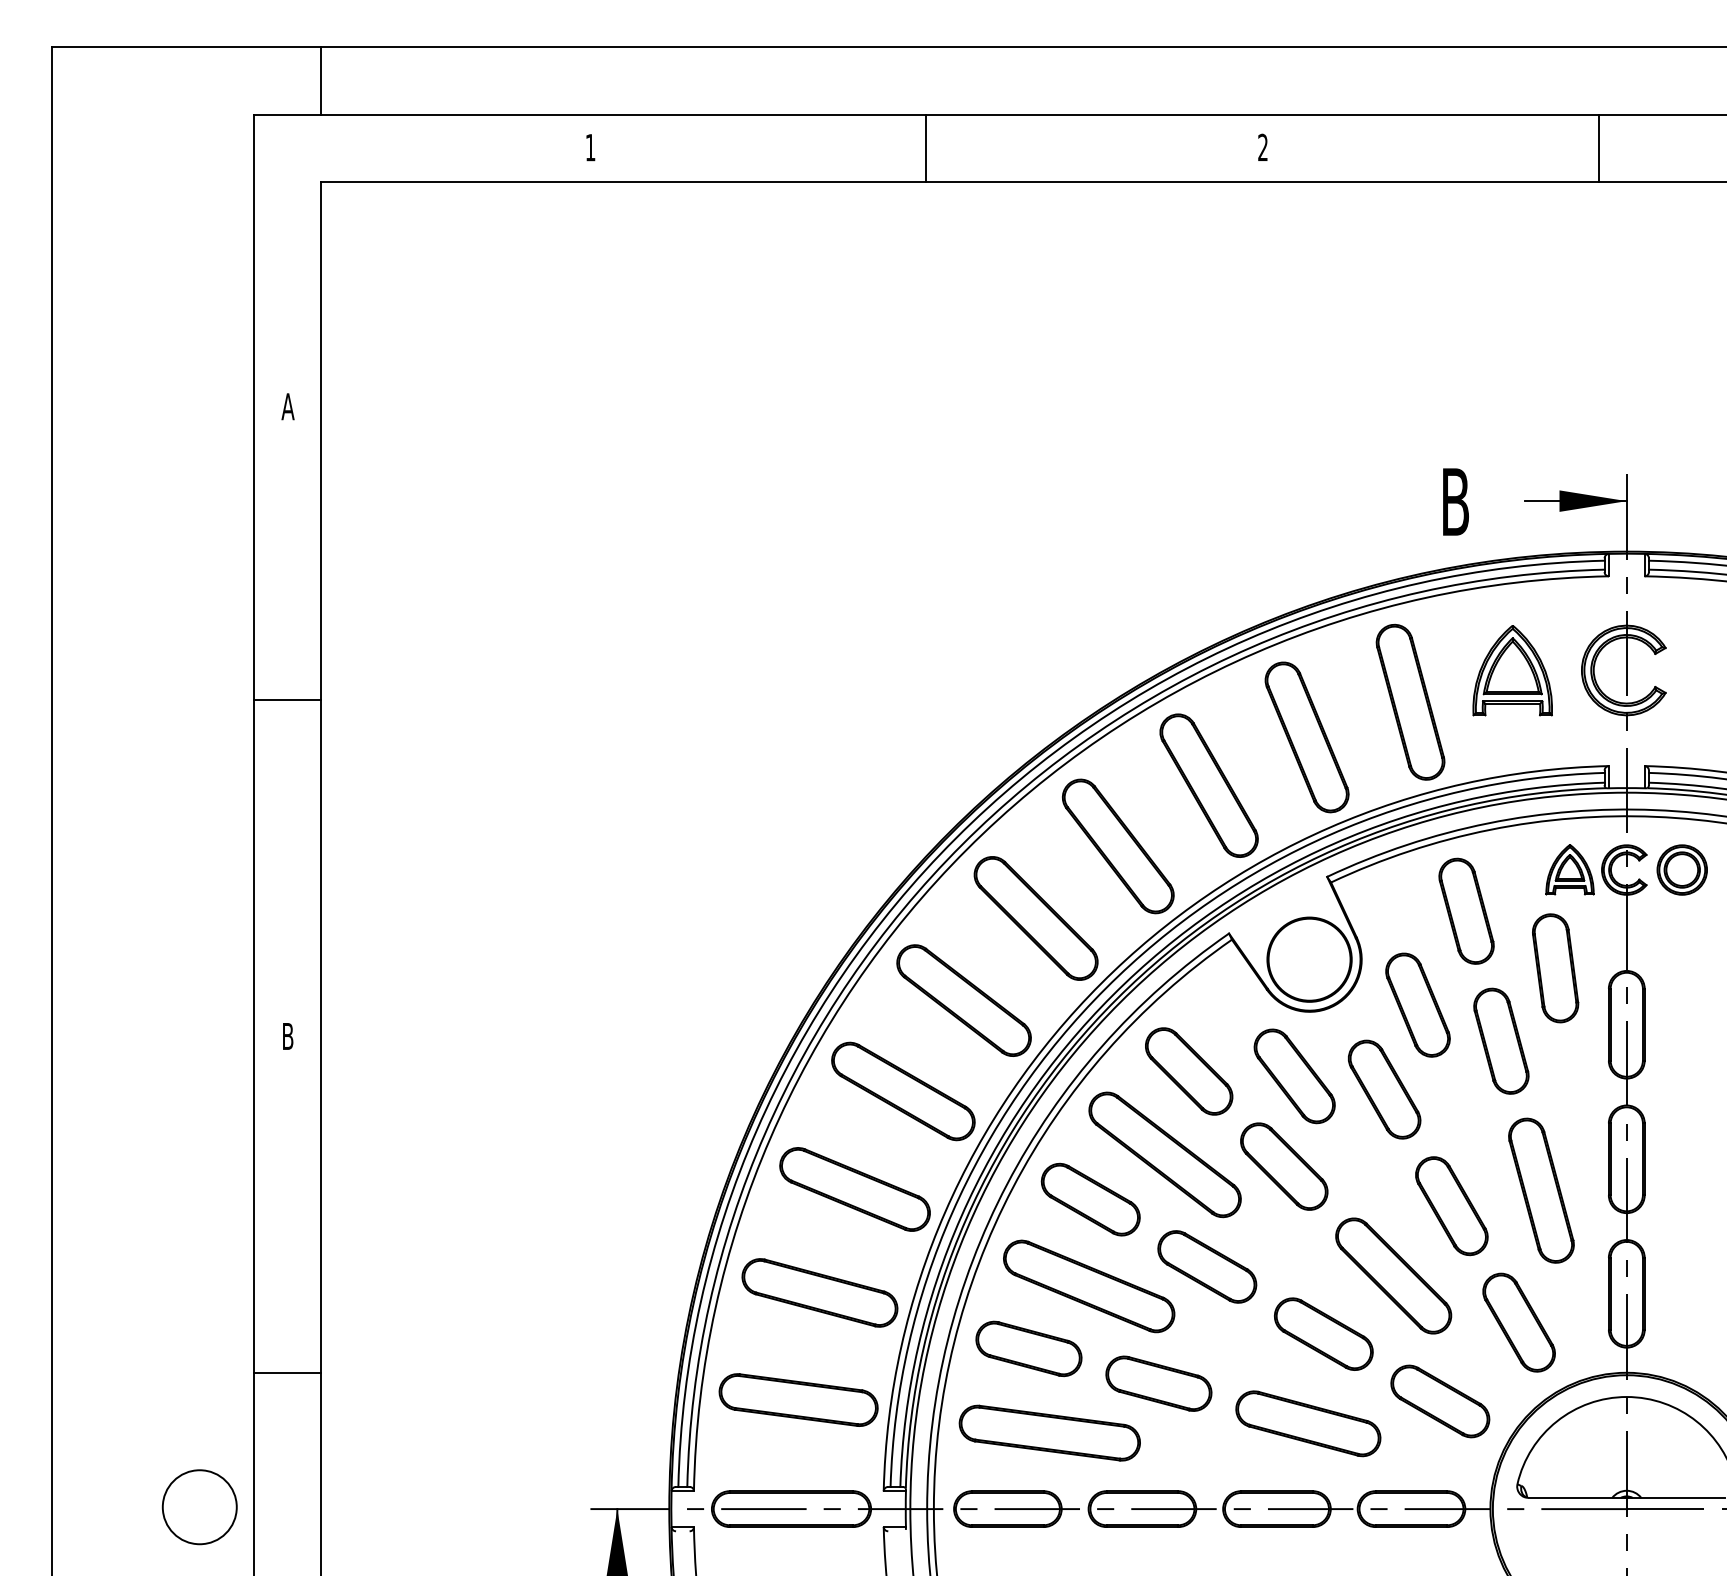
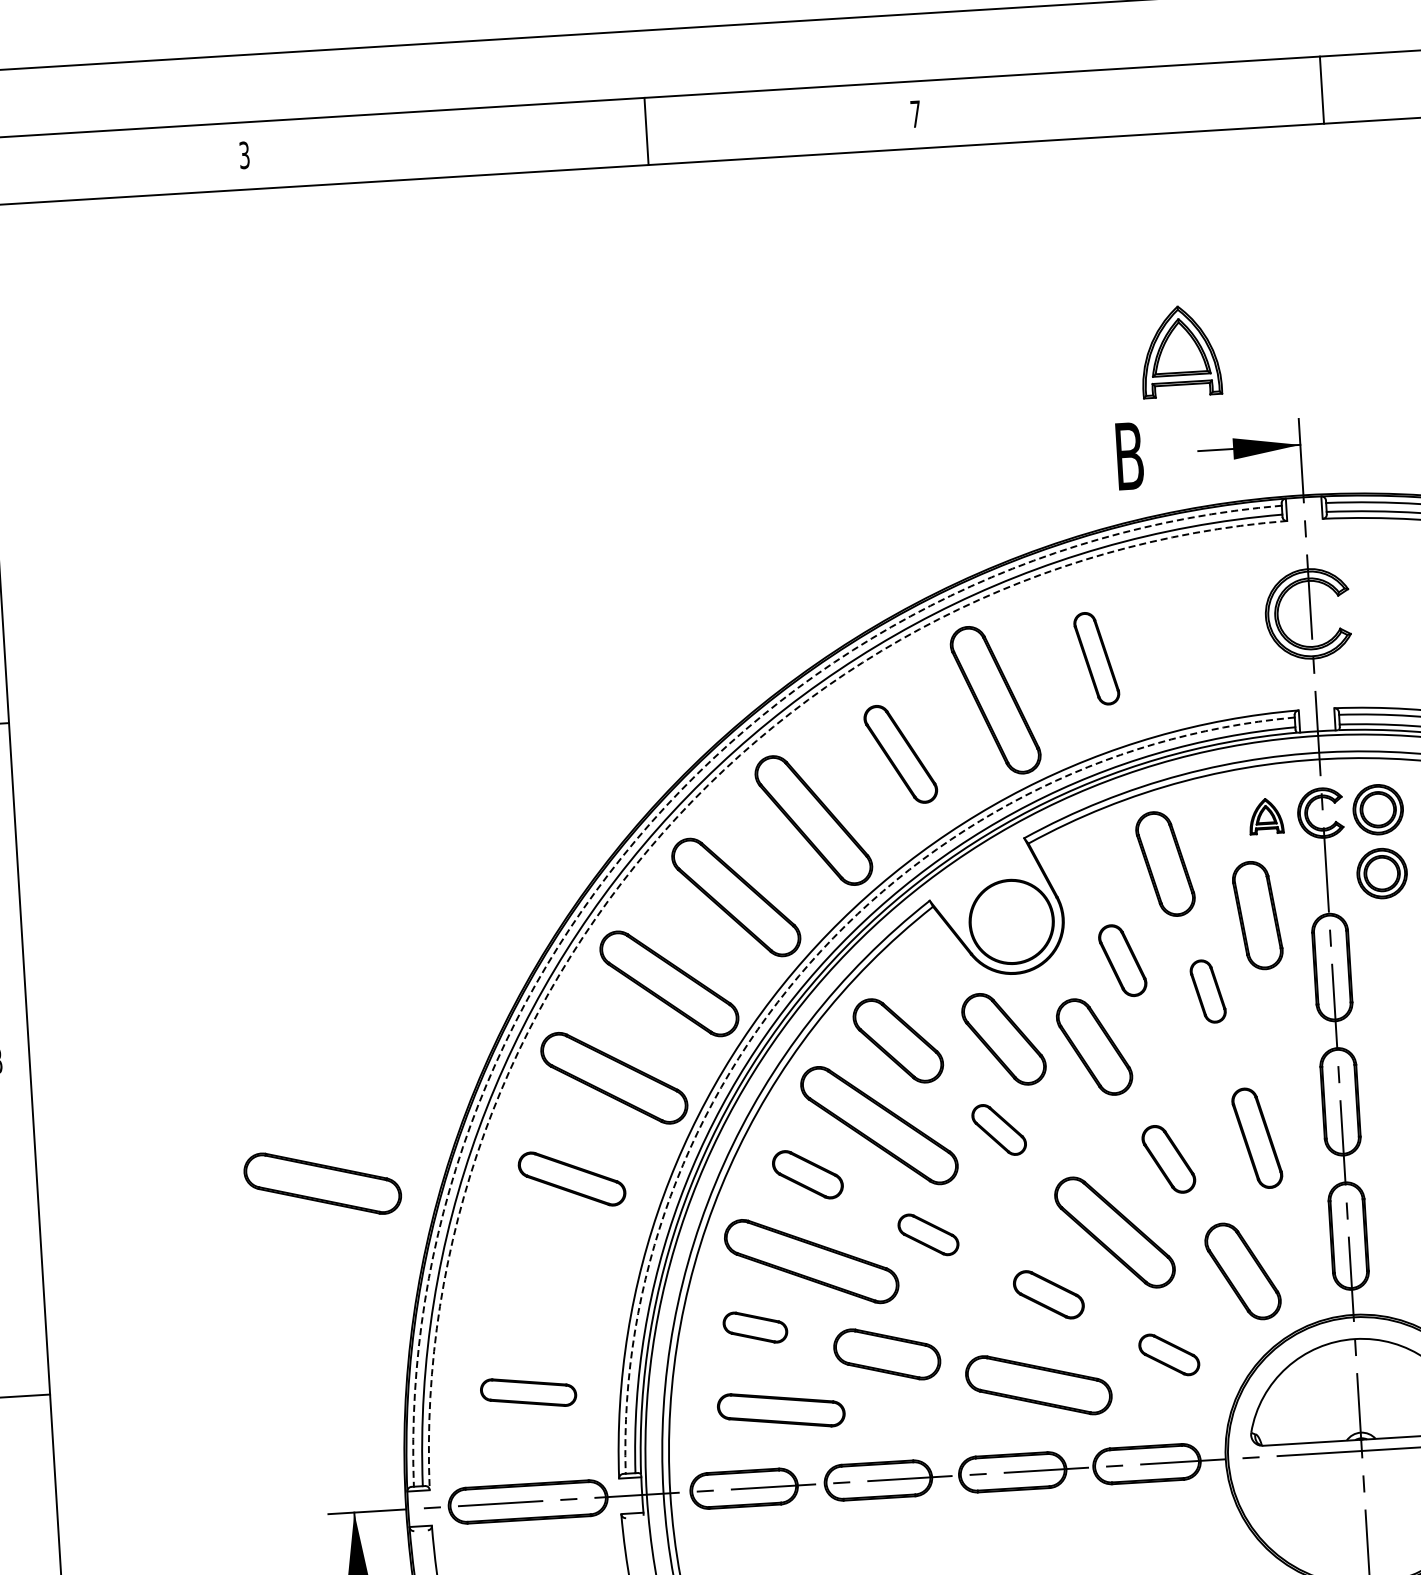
text: (1262, 146) -> (915, 113), 2 -> 7
text: (590, 147) -> (244, 155), 1 -> 3
line: (926, 148) -> (646, 131), moved
line: (1599, 148) -> (1322, 90), moved
part: (1512, 670) -> (1180, 351), moved
part: (1410, 701) -> (1096, 658), size x0.6
part: (1208, 785) -> (900, 754), size x0.7
arc: (955, 838) -> (650, 822), solid -> dashed
arc: (967, 849) -> (663, 832), solid -> dashed
part: (1569, 869) -> (1265, 816), size x0.7
part: (1681, 933) -> (1381, 873), added
arc: (1105, 988) -> (809, 963), solid -> dashed
part: (1417, 1004) -> (1122, 960), size x0.7
part: (1501, 1040) -> (1208, 990), size x0.6
part: (1284, 1166) -> (999, 1129), size x0.6
part: (854, 1189) -> (571, 1179), size x0.7
part: (1541, 1190) -> (1257, 1138), size x0.7
part: (1090, 1199) -> (807, 1174), size x0.7
part: (1451, 1206) -> (1168, 1159), size x0.7
part: (1207, 1266) -> (928, 1234), size x0.6
part: (819, 1292) -> (322, 1183), moved
part: (1323, 1333) -> (1048, 1294), size x0.7
part: (1028, 1348) -> (754, 1327), size x0.6
part: (798, 1399) -> (528, 1392), size x0.6
part: (1440, 1401) -> (1169, 1354), size x0.6
part: (1049, 1432) -> (781, 1409), size x0.7

